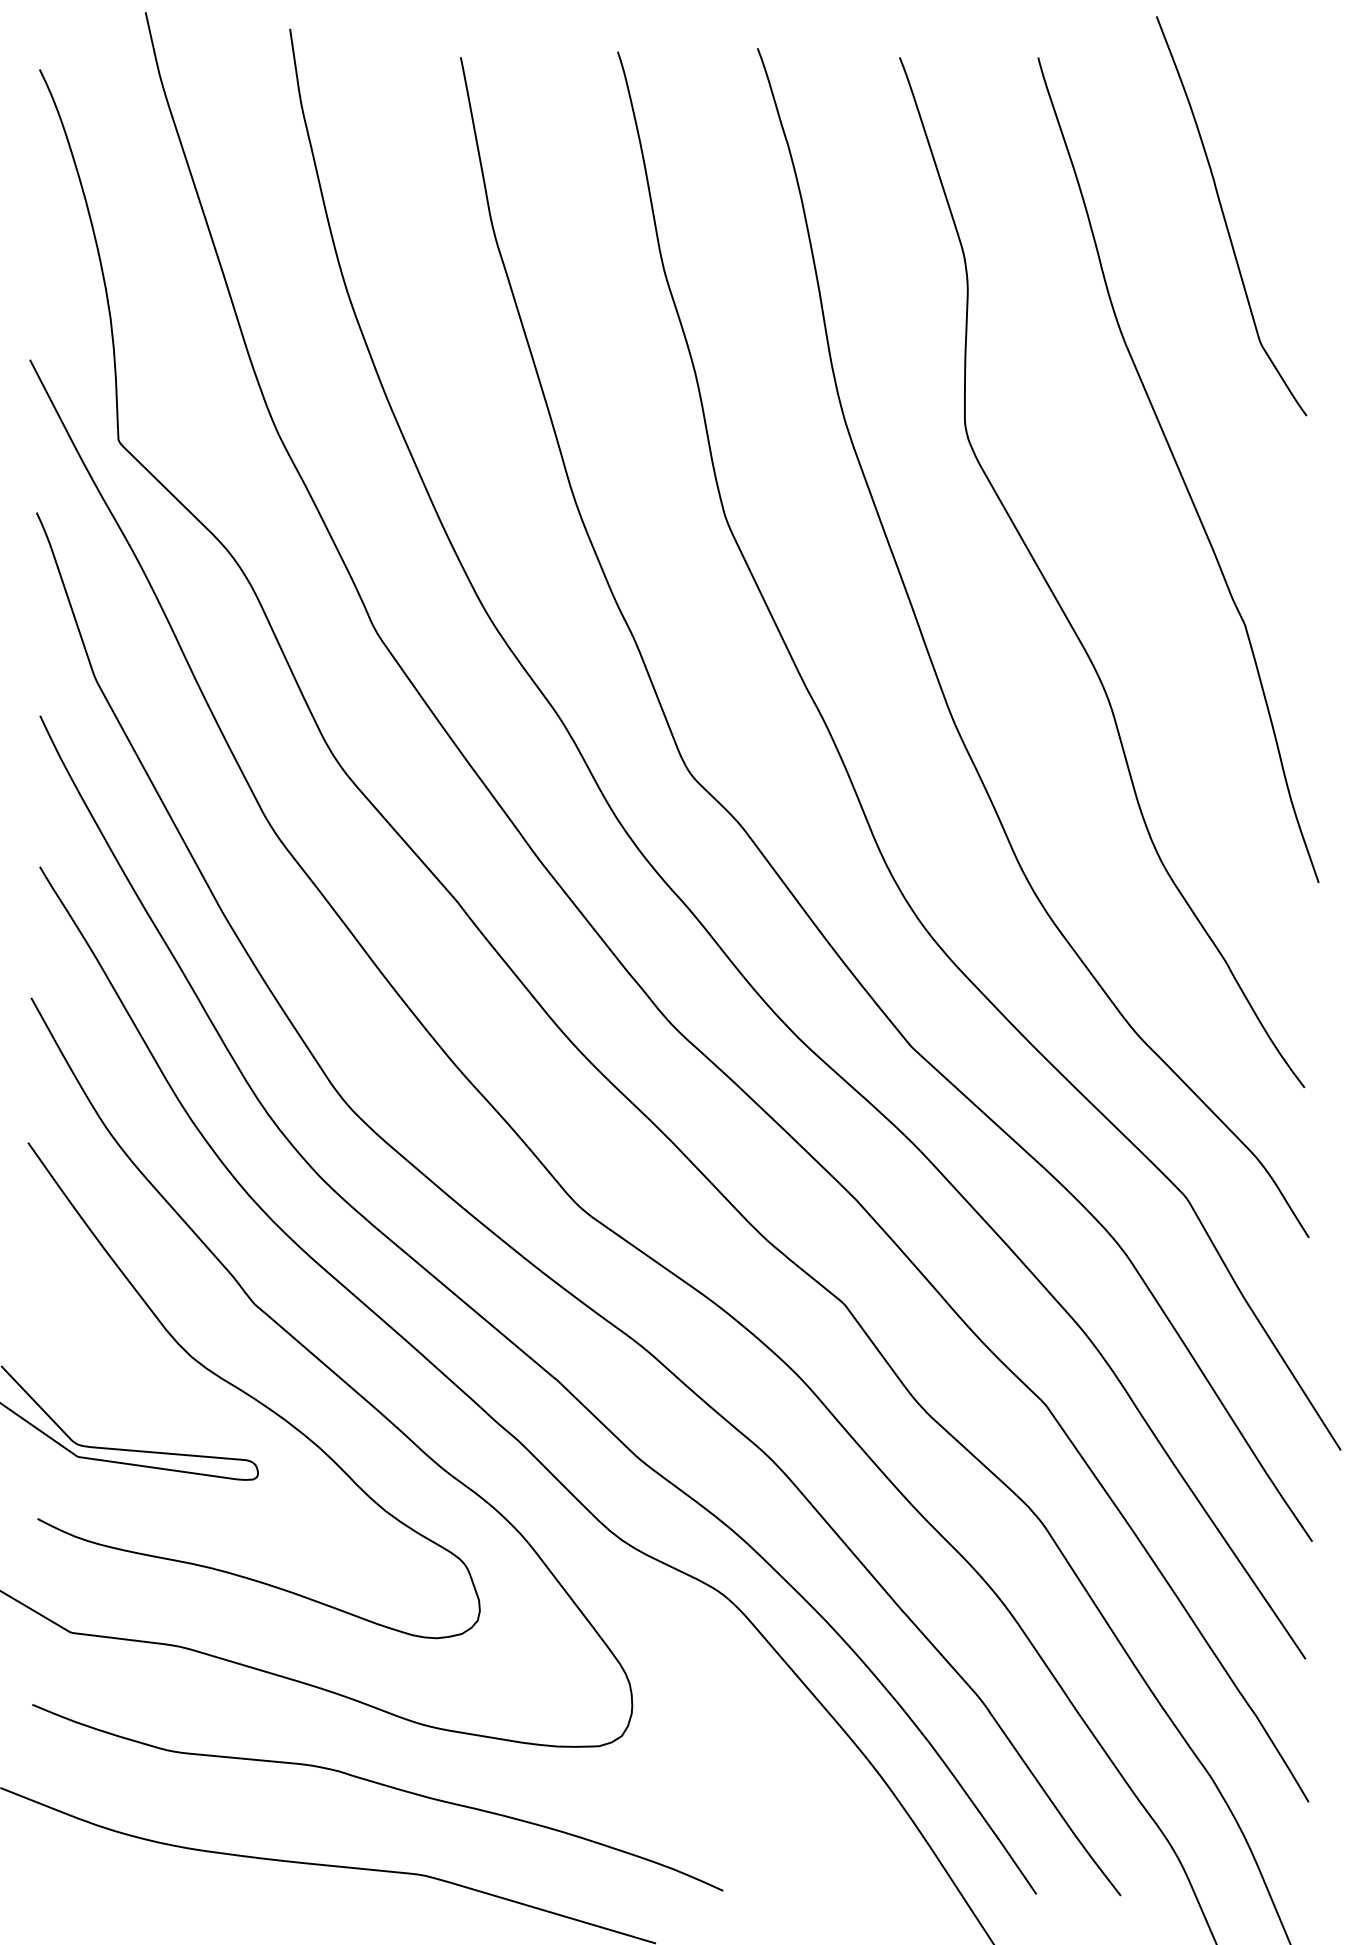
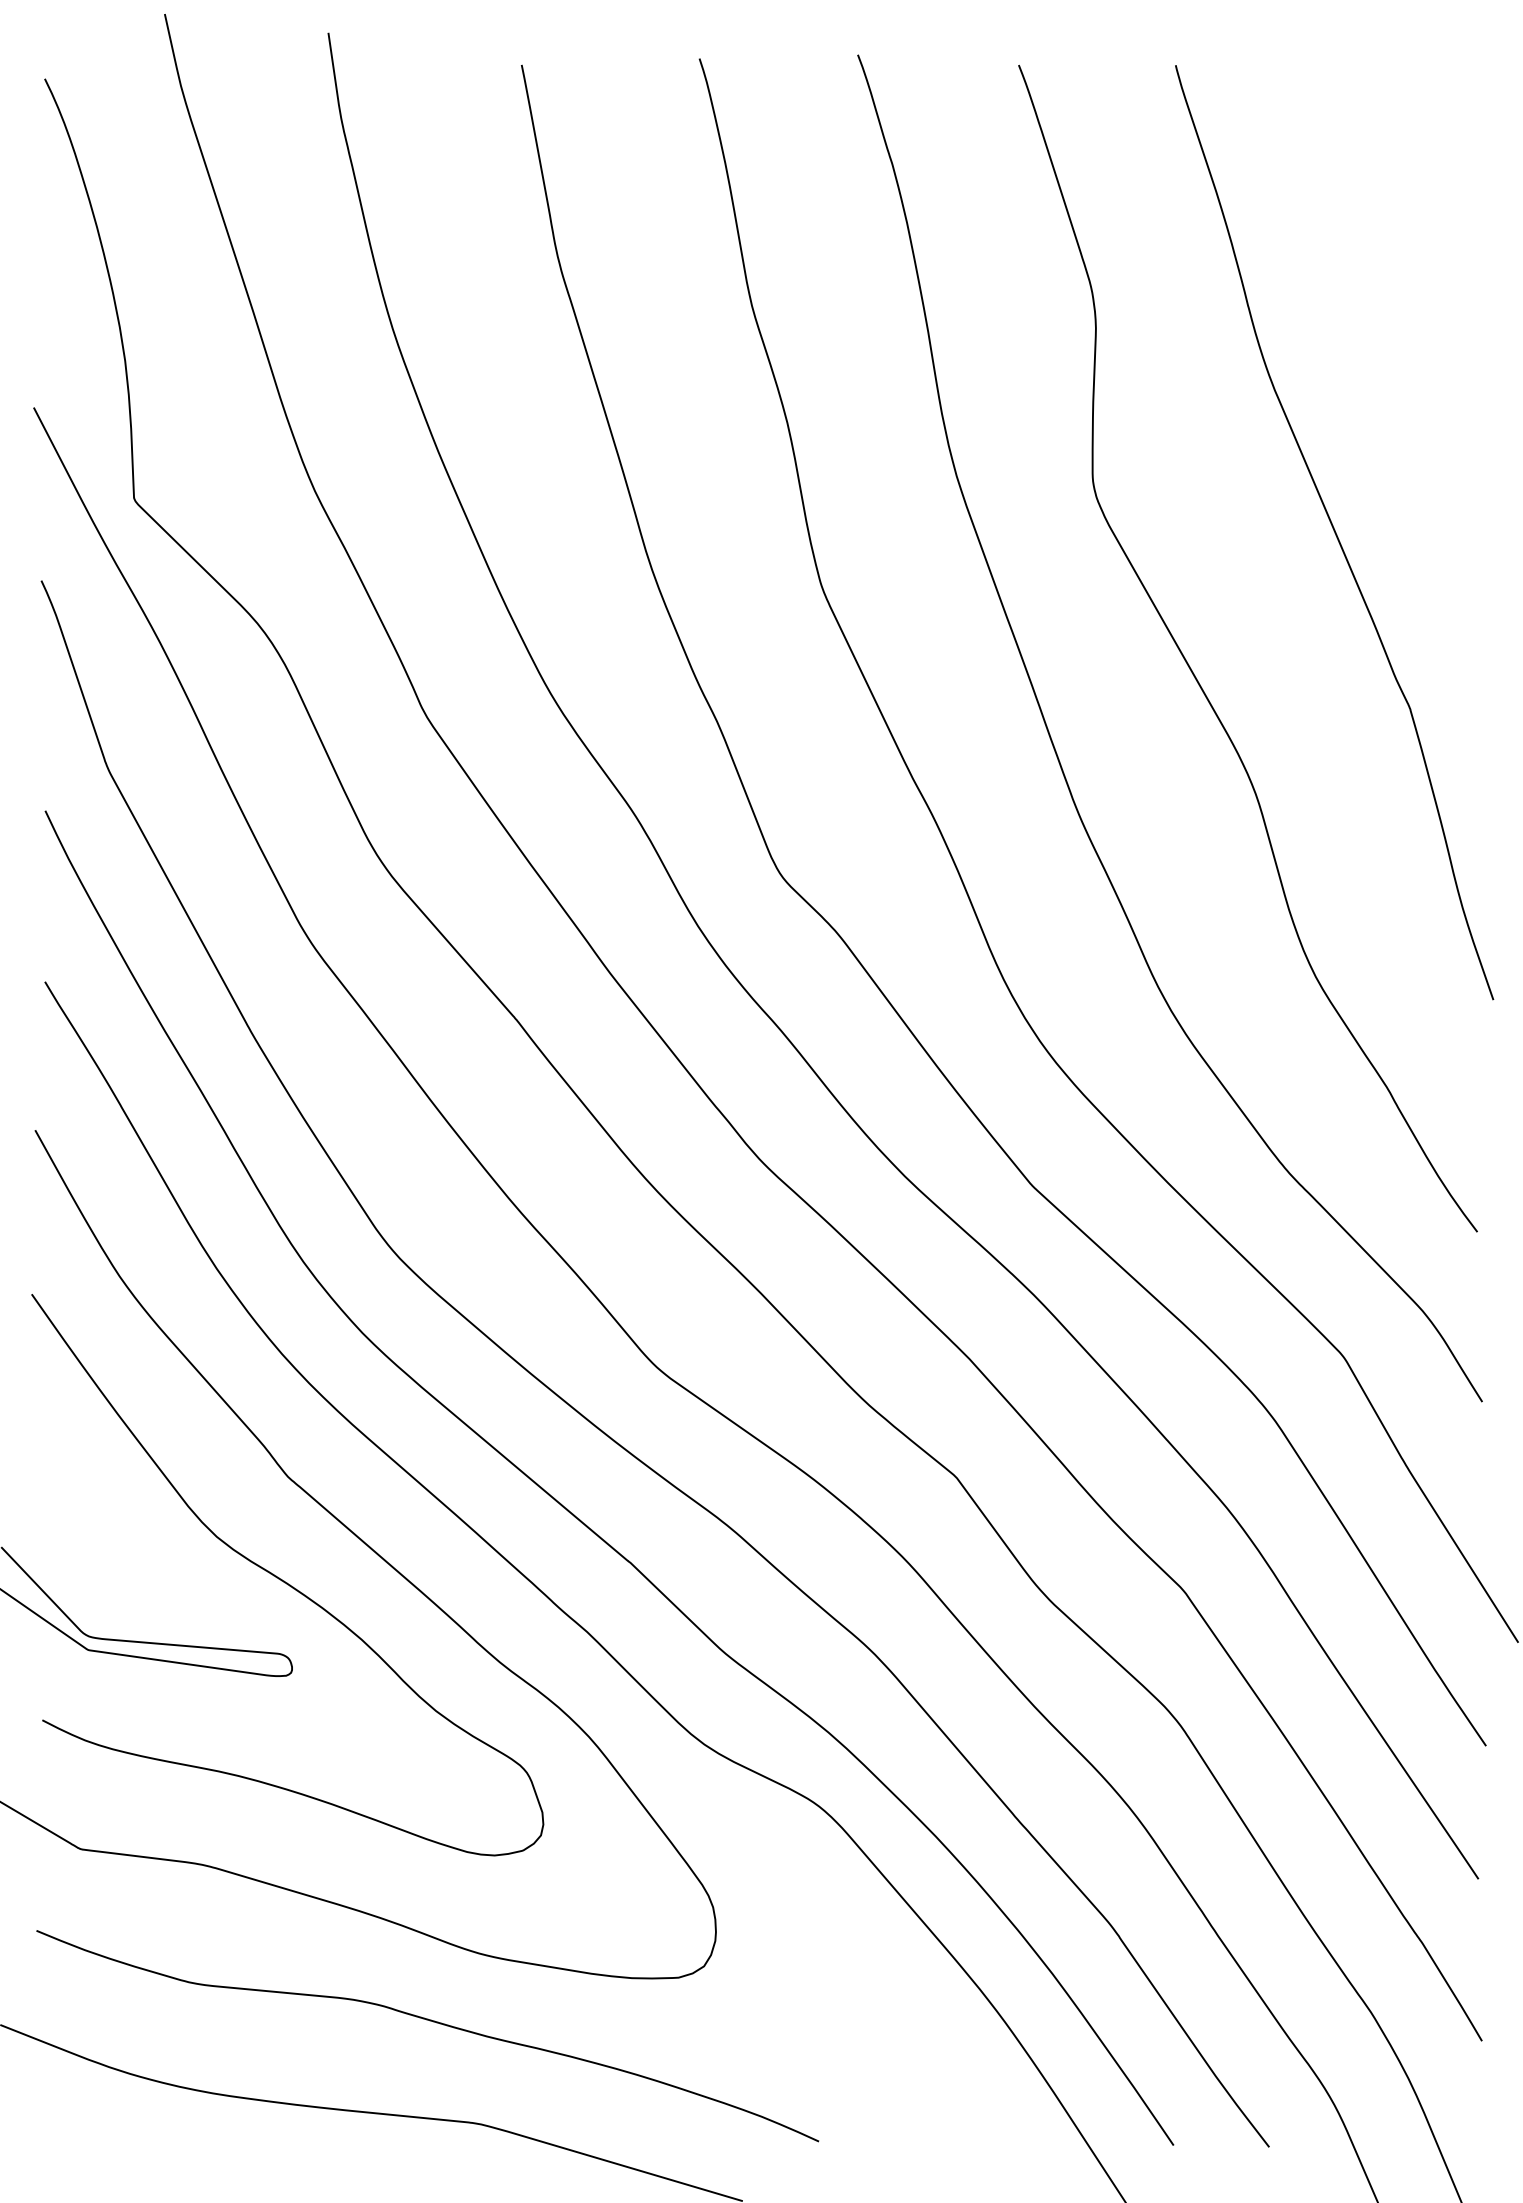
curve: (1225, 217) -> (1387, 246), removed

